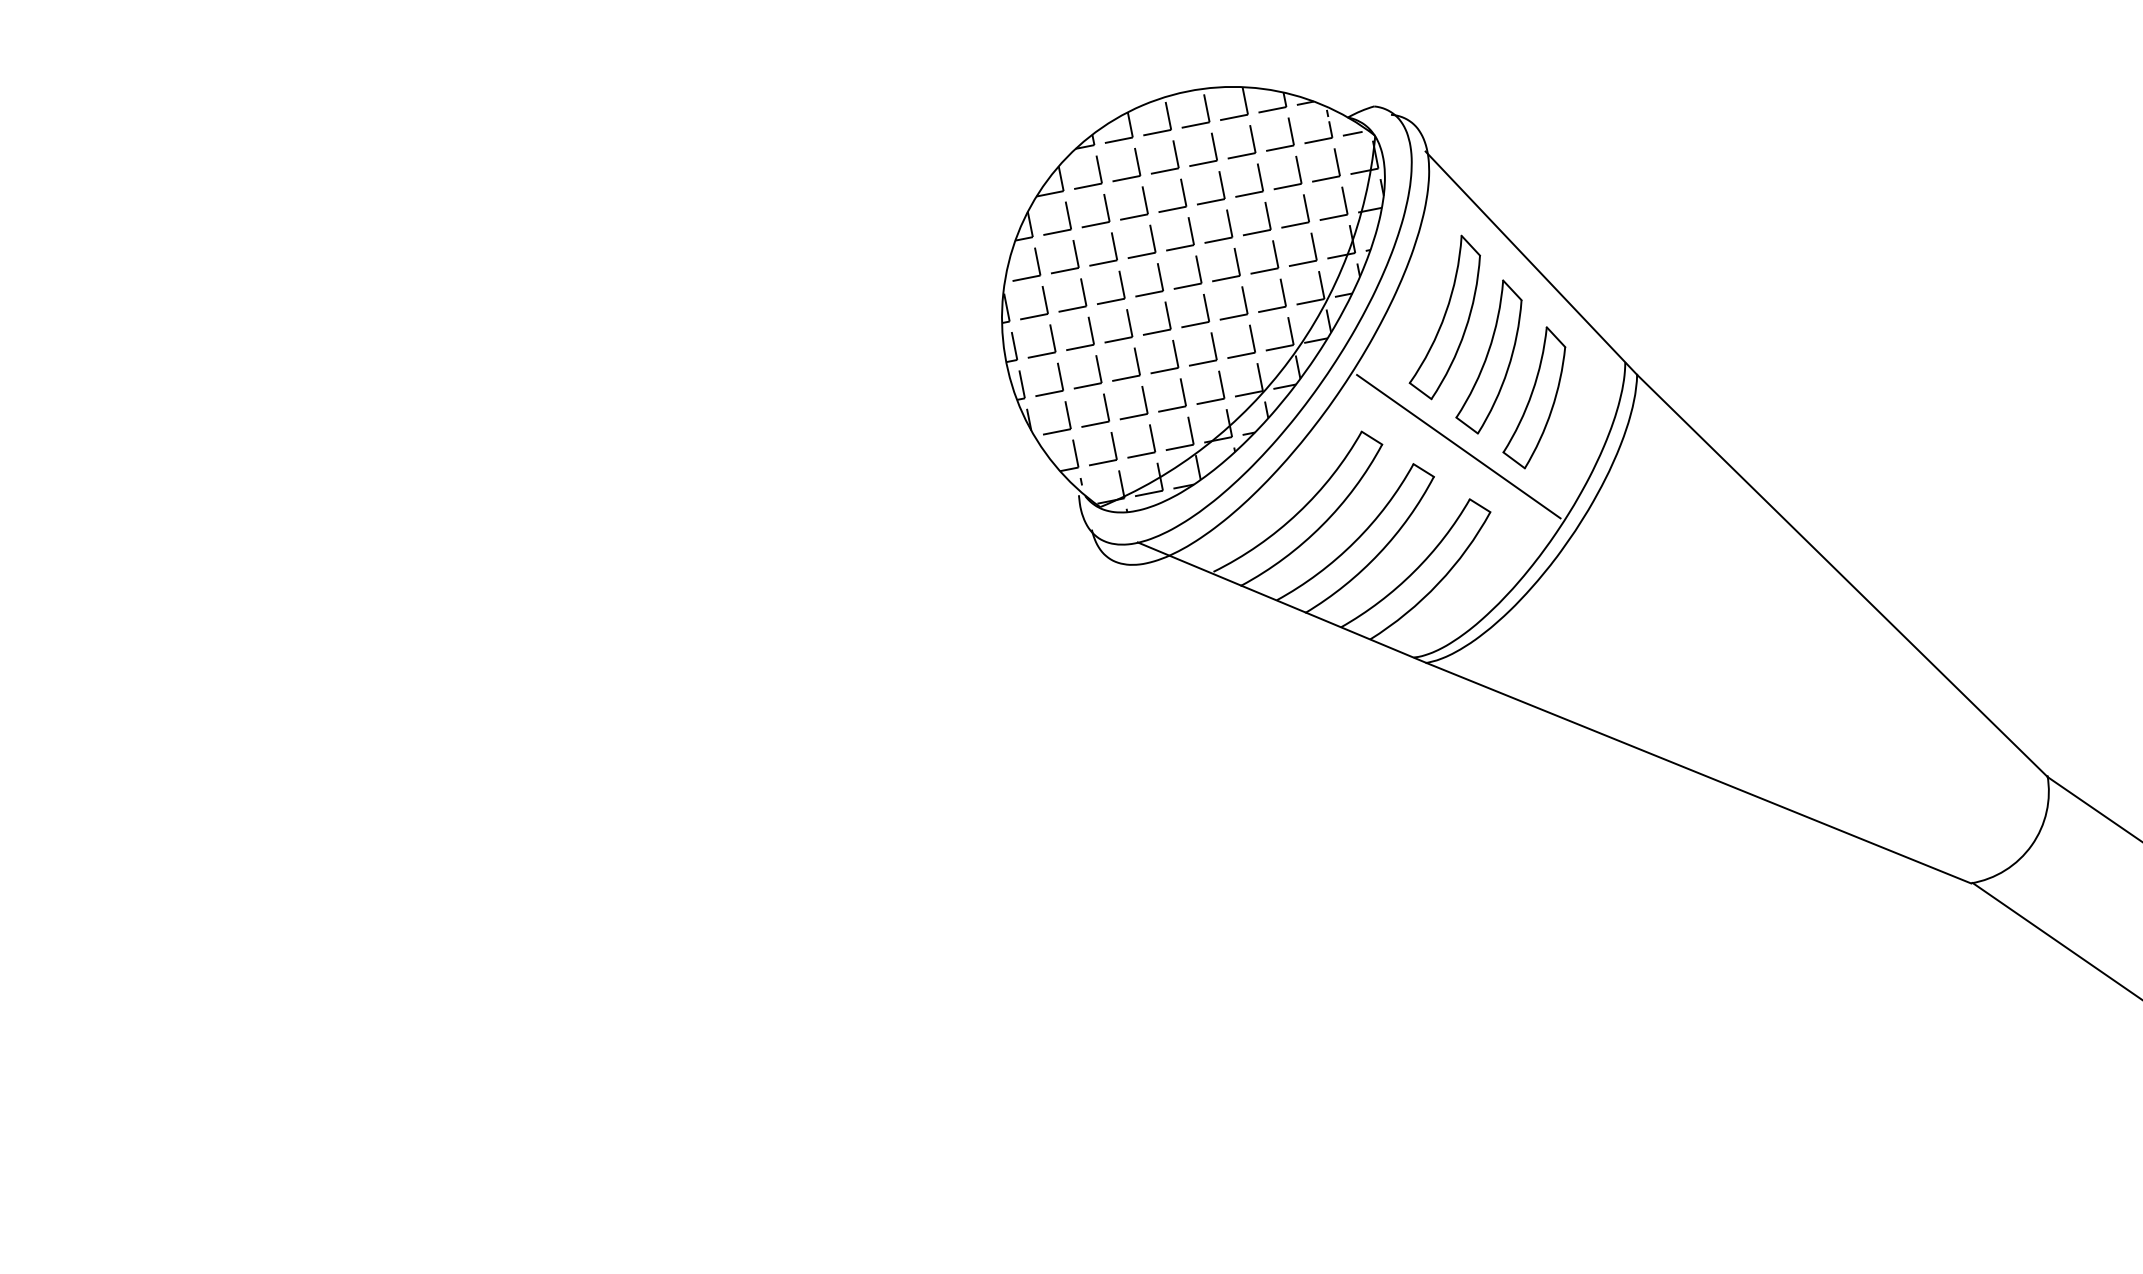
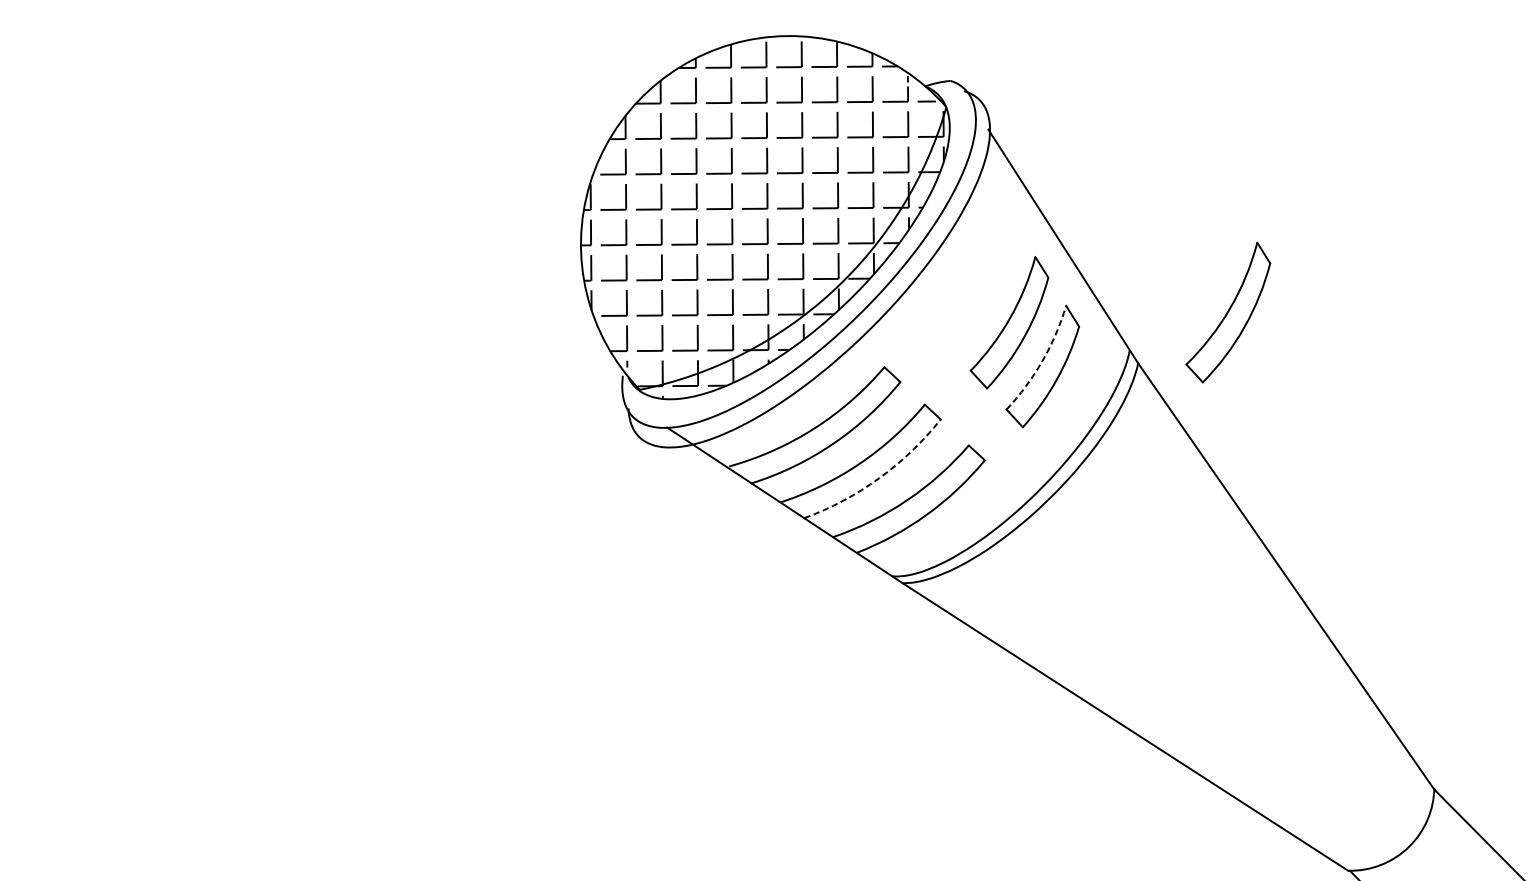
part: (1444, 317) -> (1228, 312), moved
arc: (1532, 392) -> (1042, 361), solid -> dashed
line: (1458, 446) -> (967, 396), removed
arc: (1379, 553) -> (879, 478), solid -> dashed

